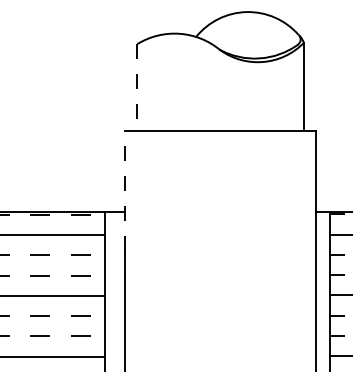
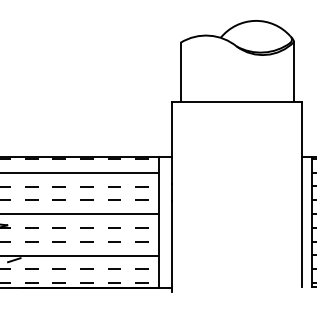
line: (137, 87) -> (180, 72), dashed -> solid
line: (123, 190) -> (171, 142), dashed -> solid

